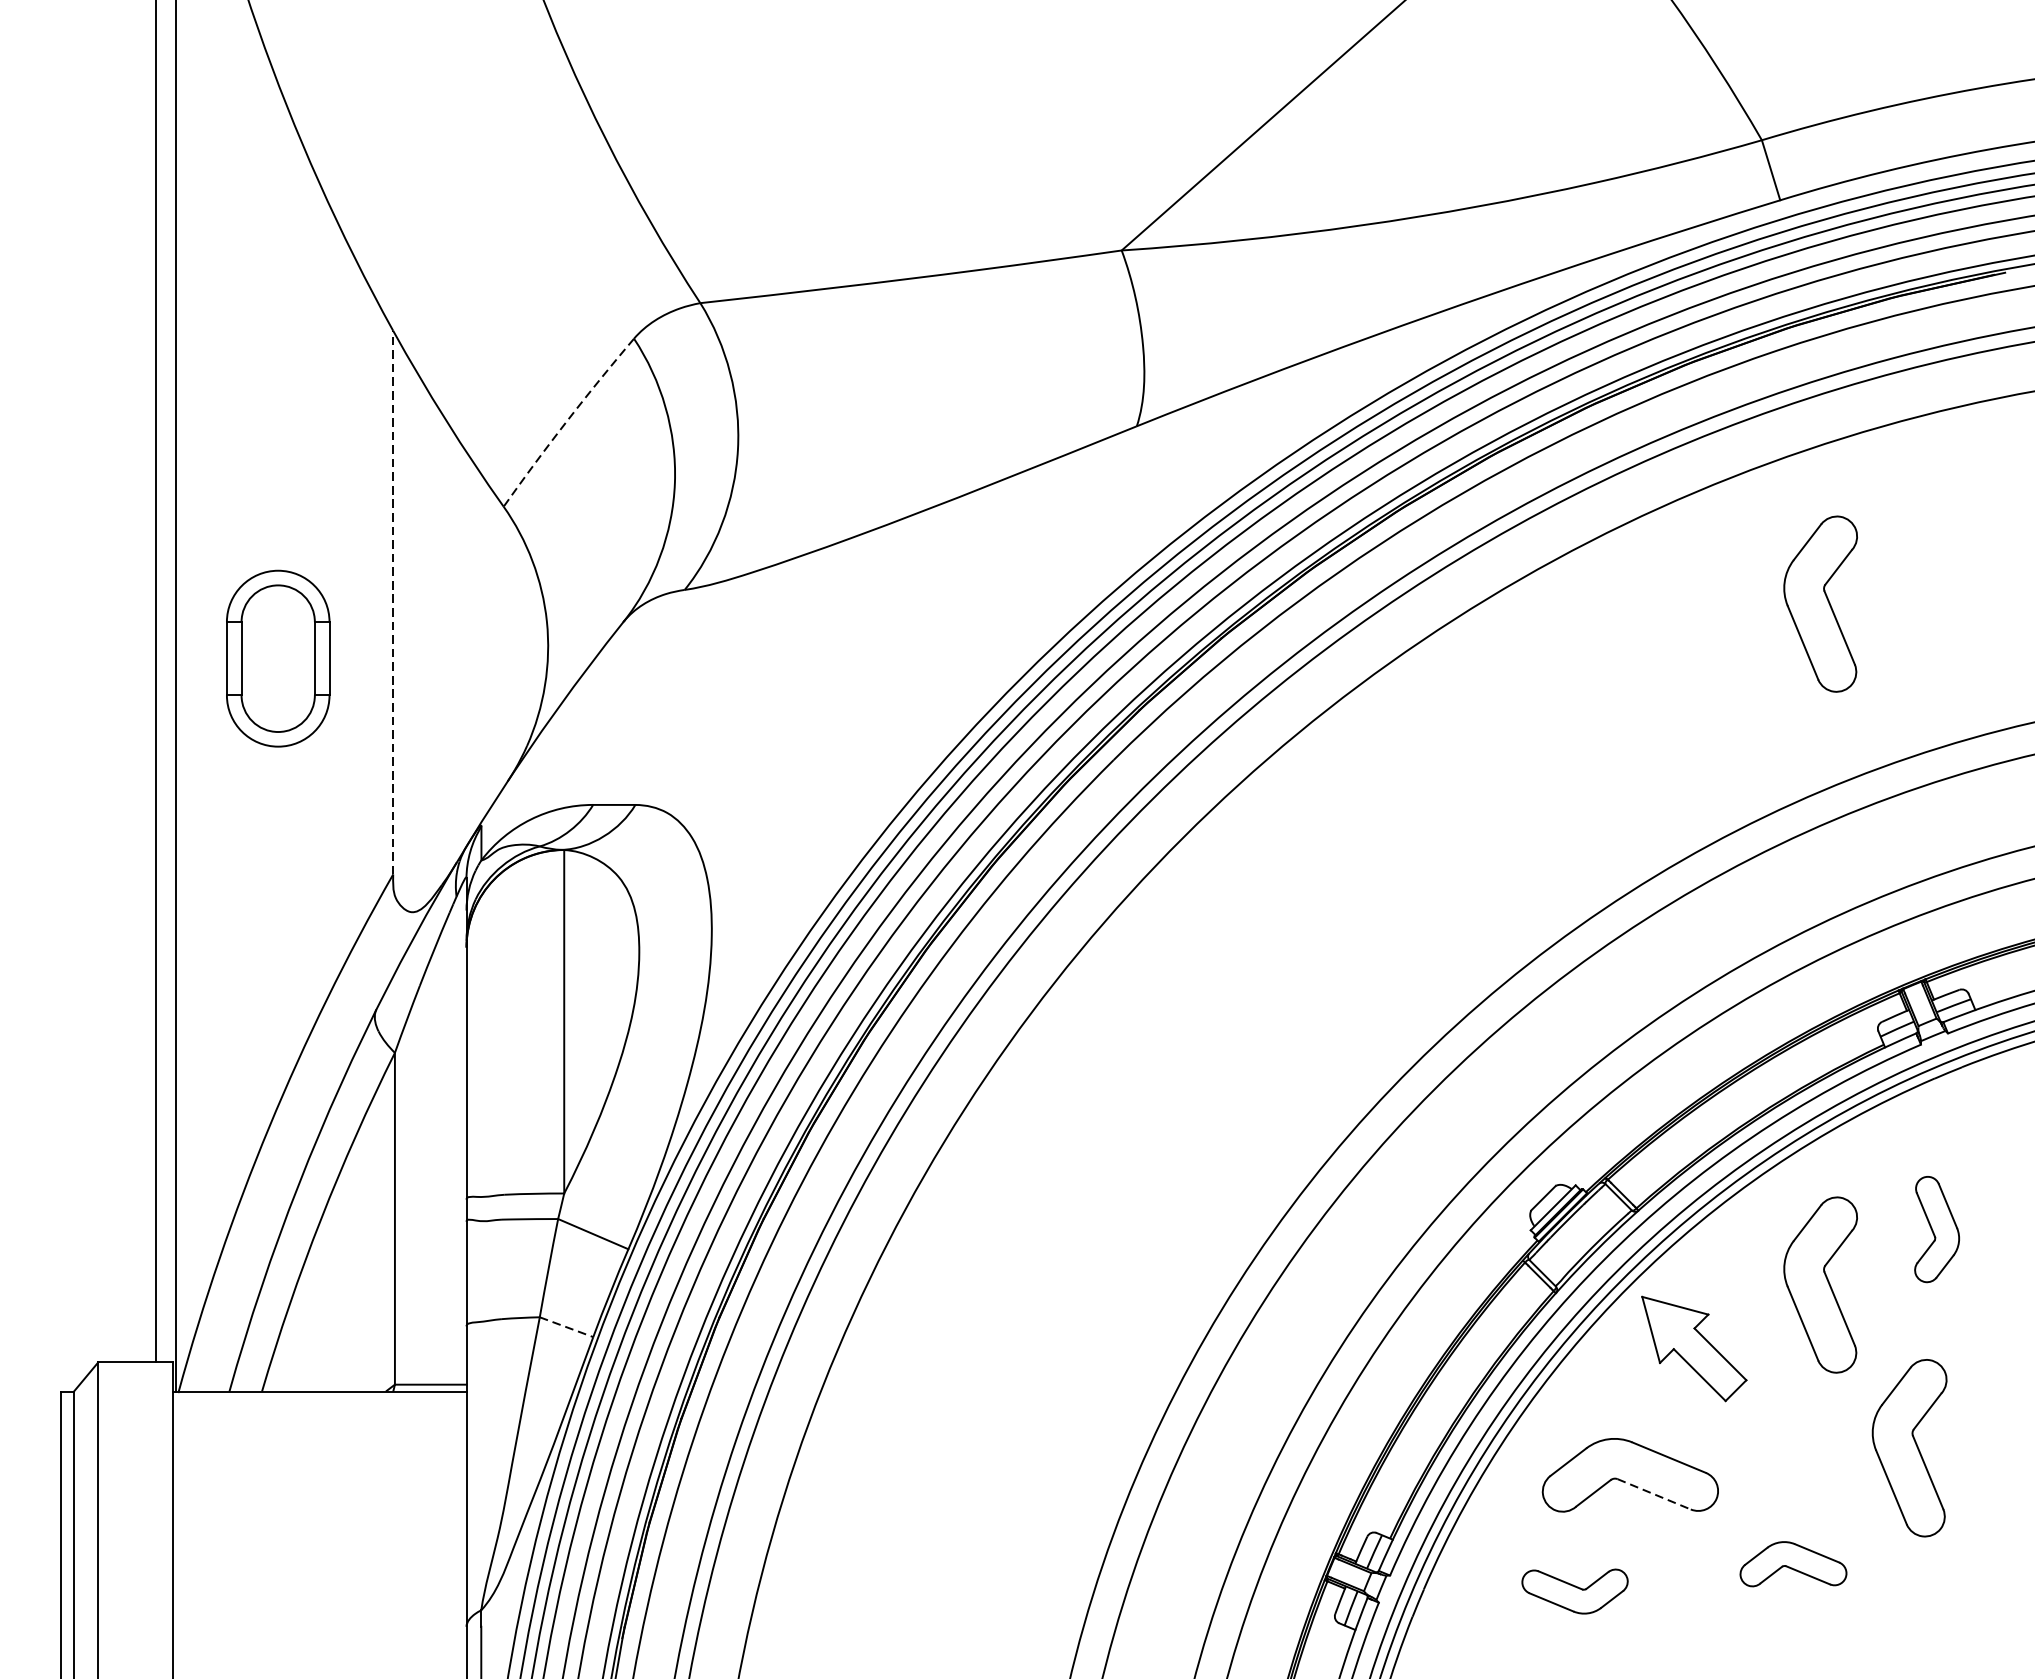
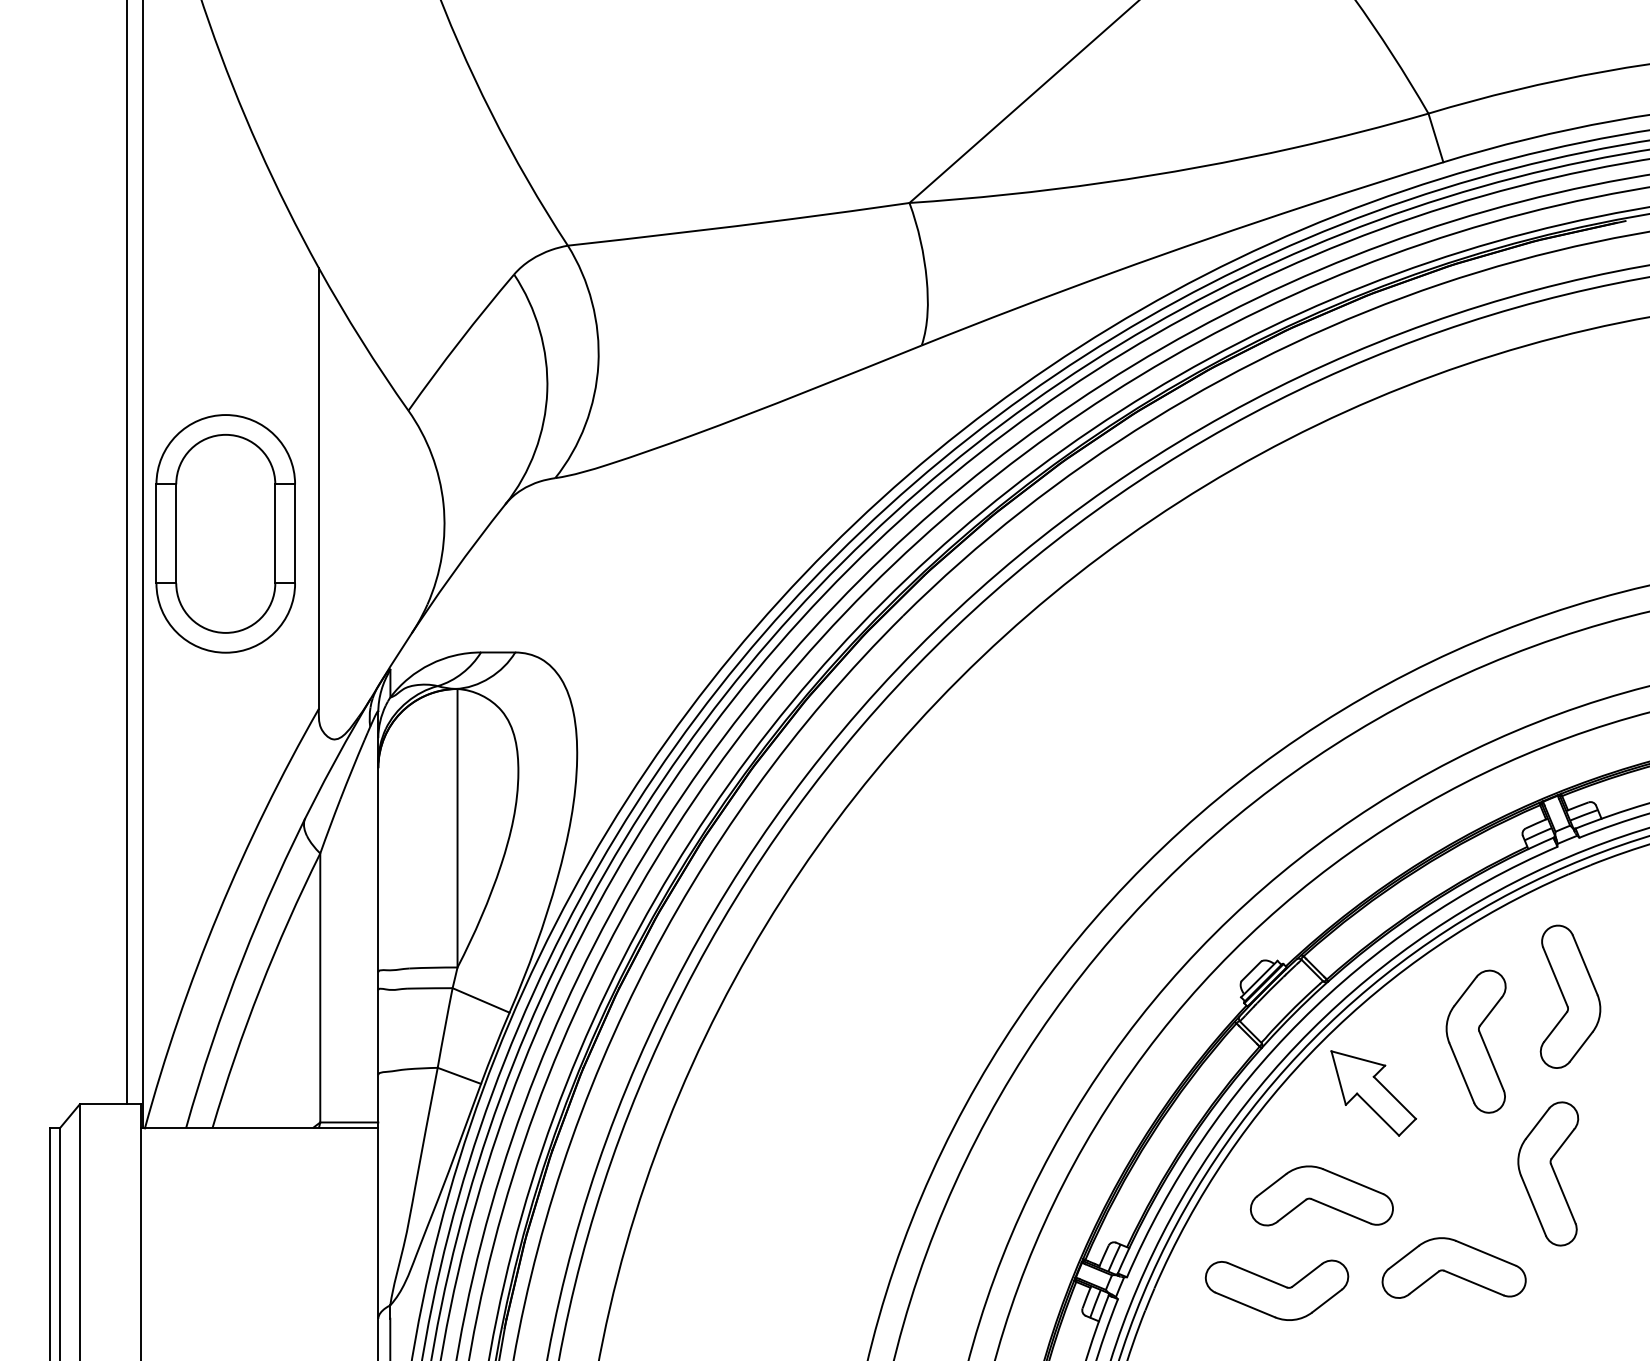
arc: (566, 421) -> (459, 341), dashed -> solid
line: (392, 601) -> (318, 487), dashed -> solid
part: (1819, 603) -> (1475, 489), removed
part: (278, 658) -> (225, 533), size x1.67
part: (1937, 1229) -> (1570, 996), size x1.67
line: (566, 1327) -> (459, 1076), dashed -> solid
line: (1654, 1494) -> (1341, 1211), dashed -> solid
part: (1792, 1563) -> (1453, 1267), size x1.67
part: (1574, 1590) -> (1276, 1289), size x1.67

